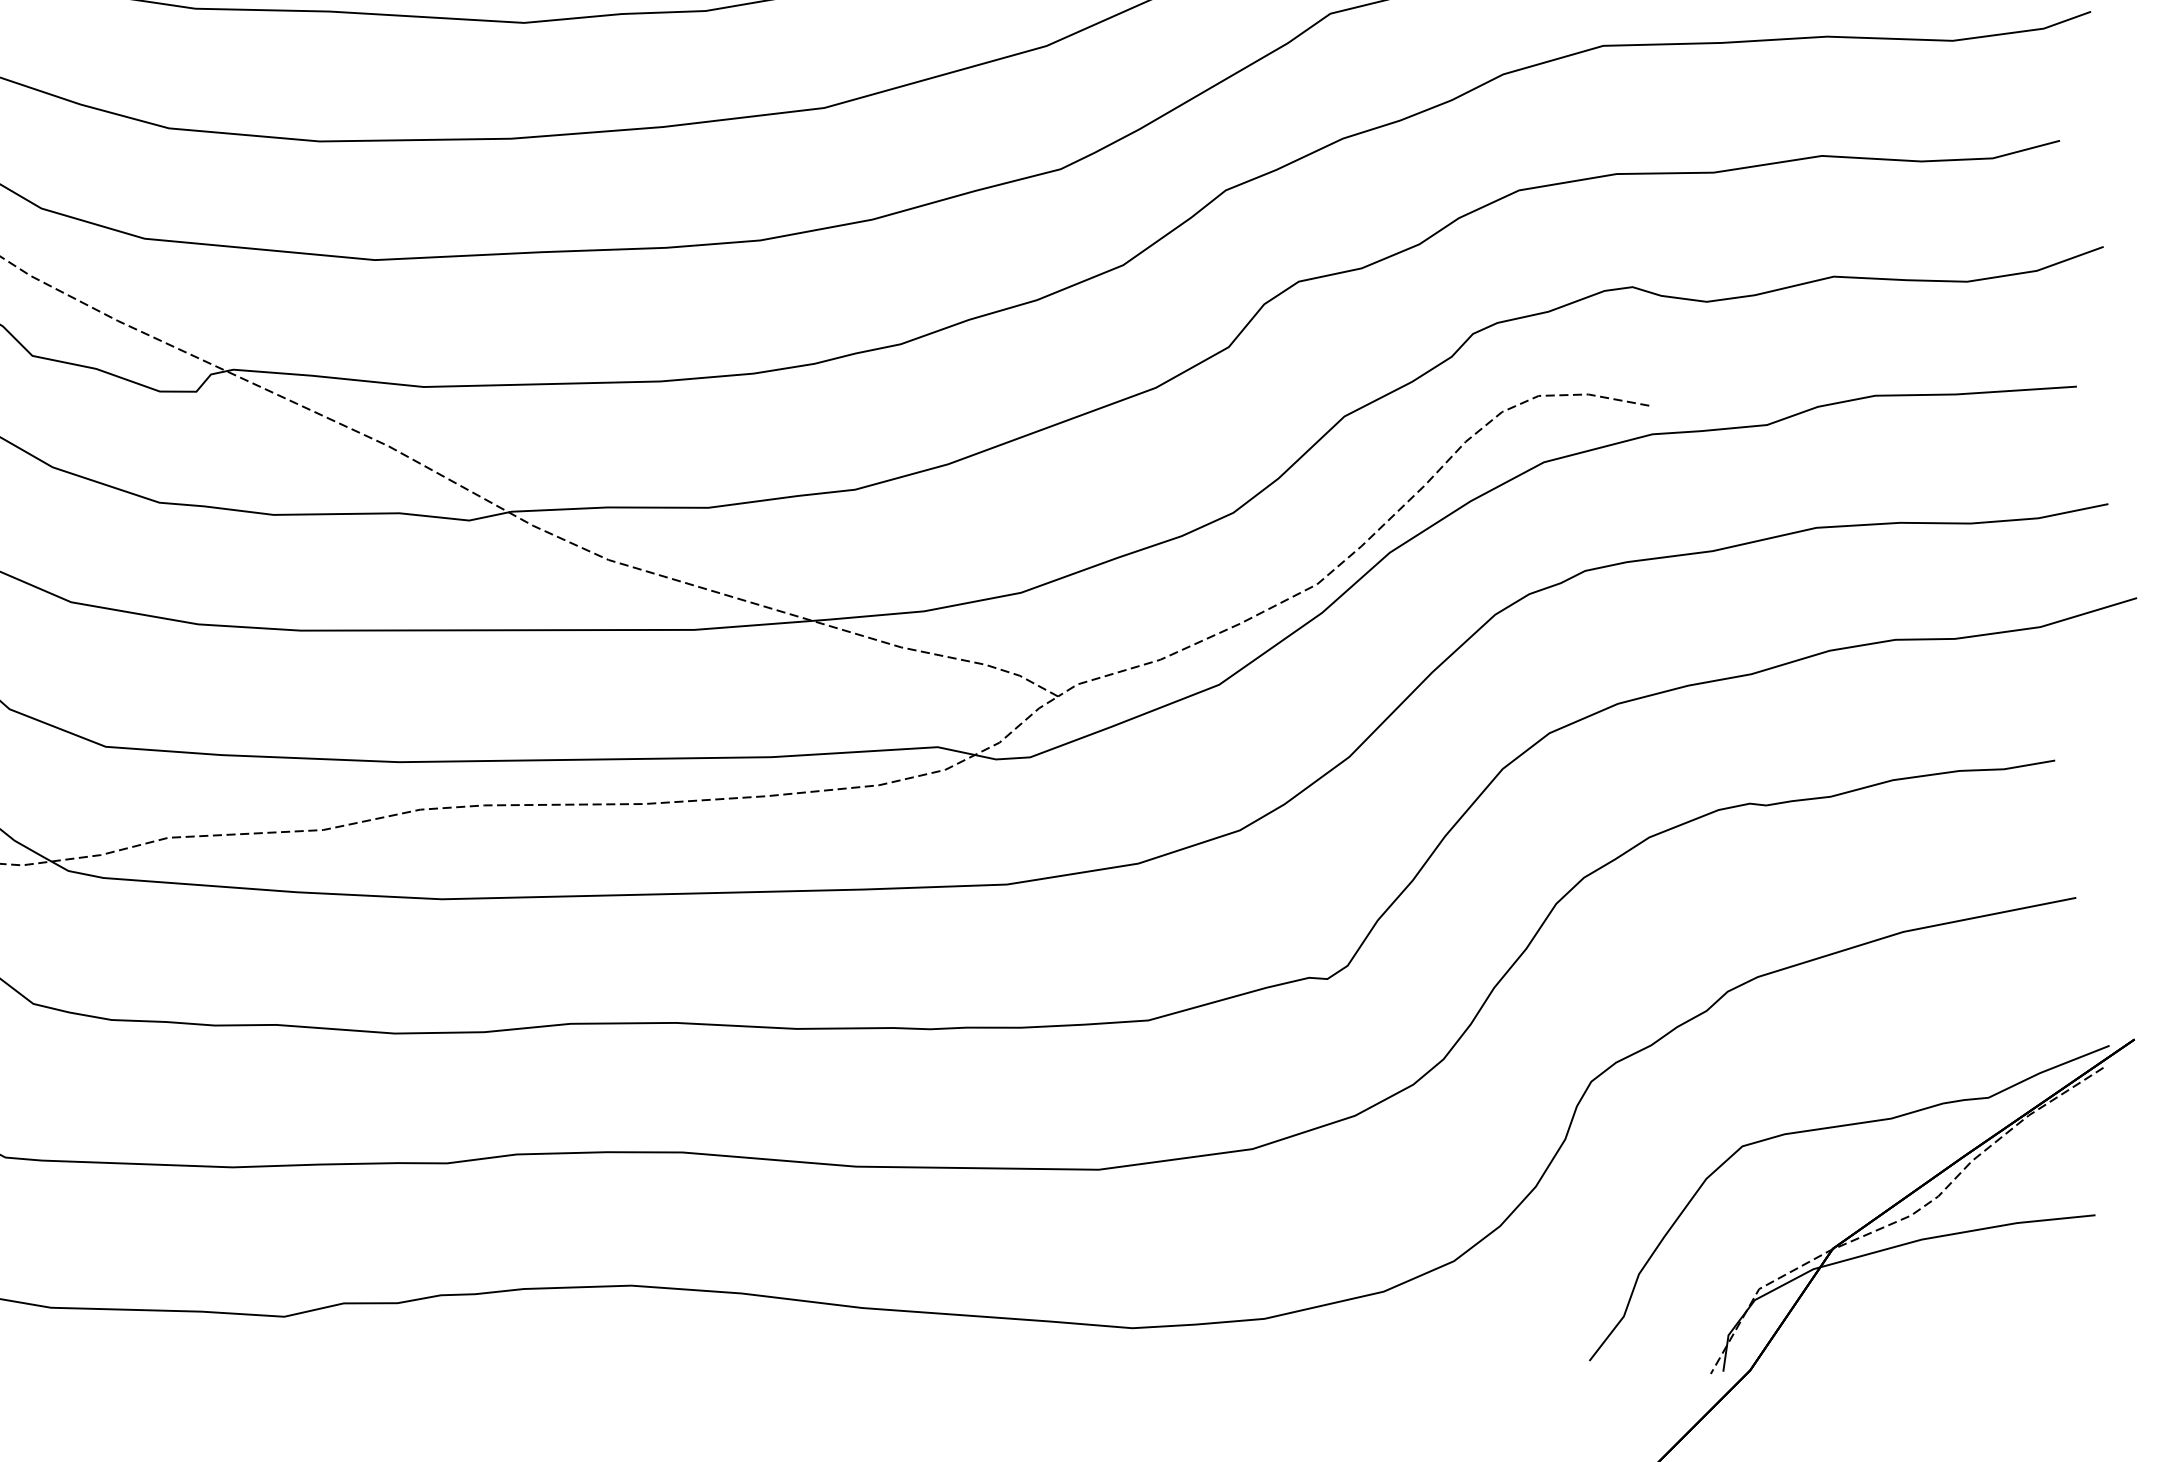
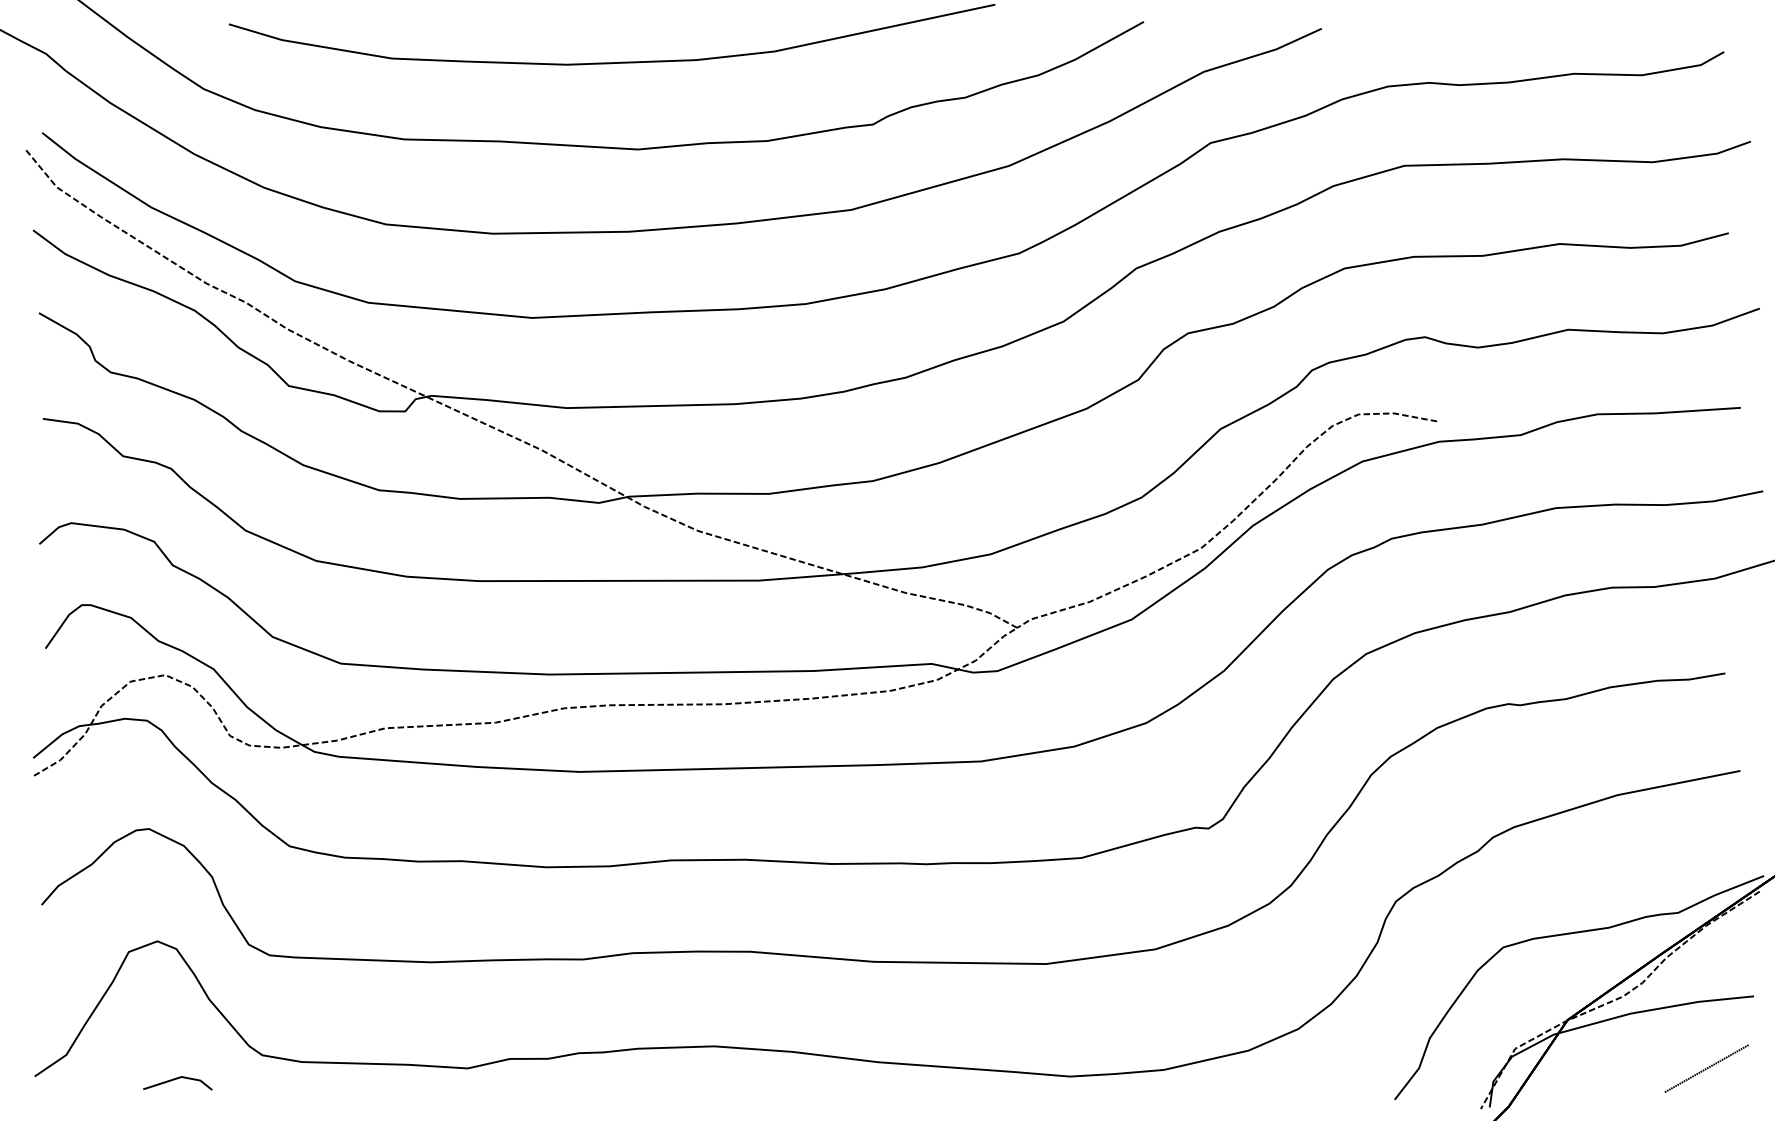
line: (2028, 1316) -> (1706, 1068), added

